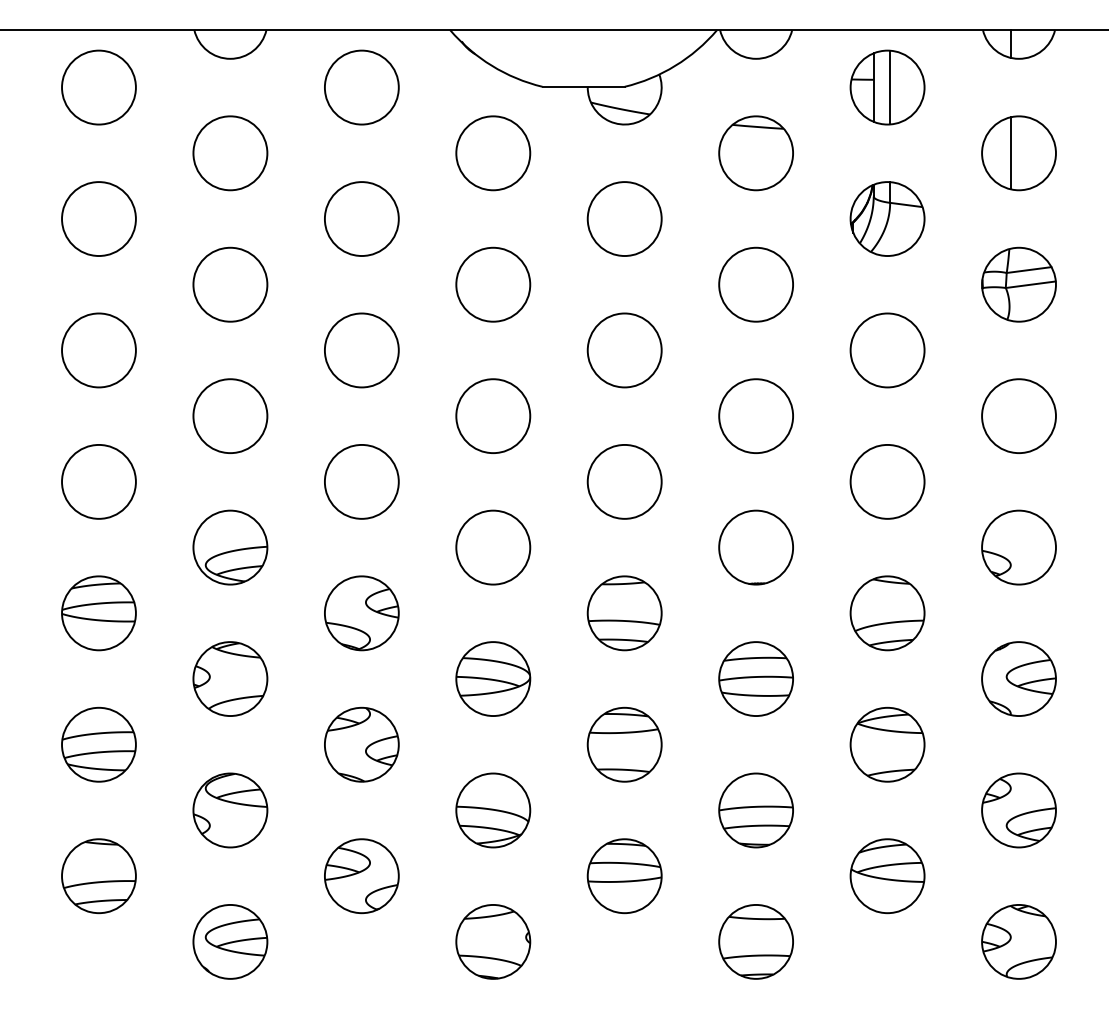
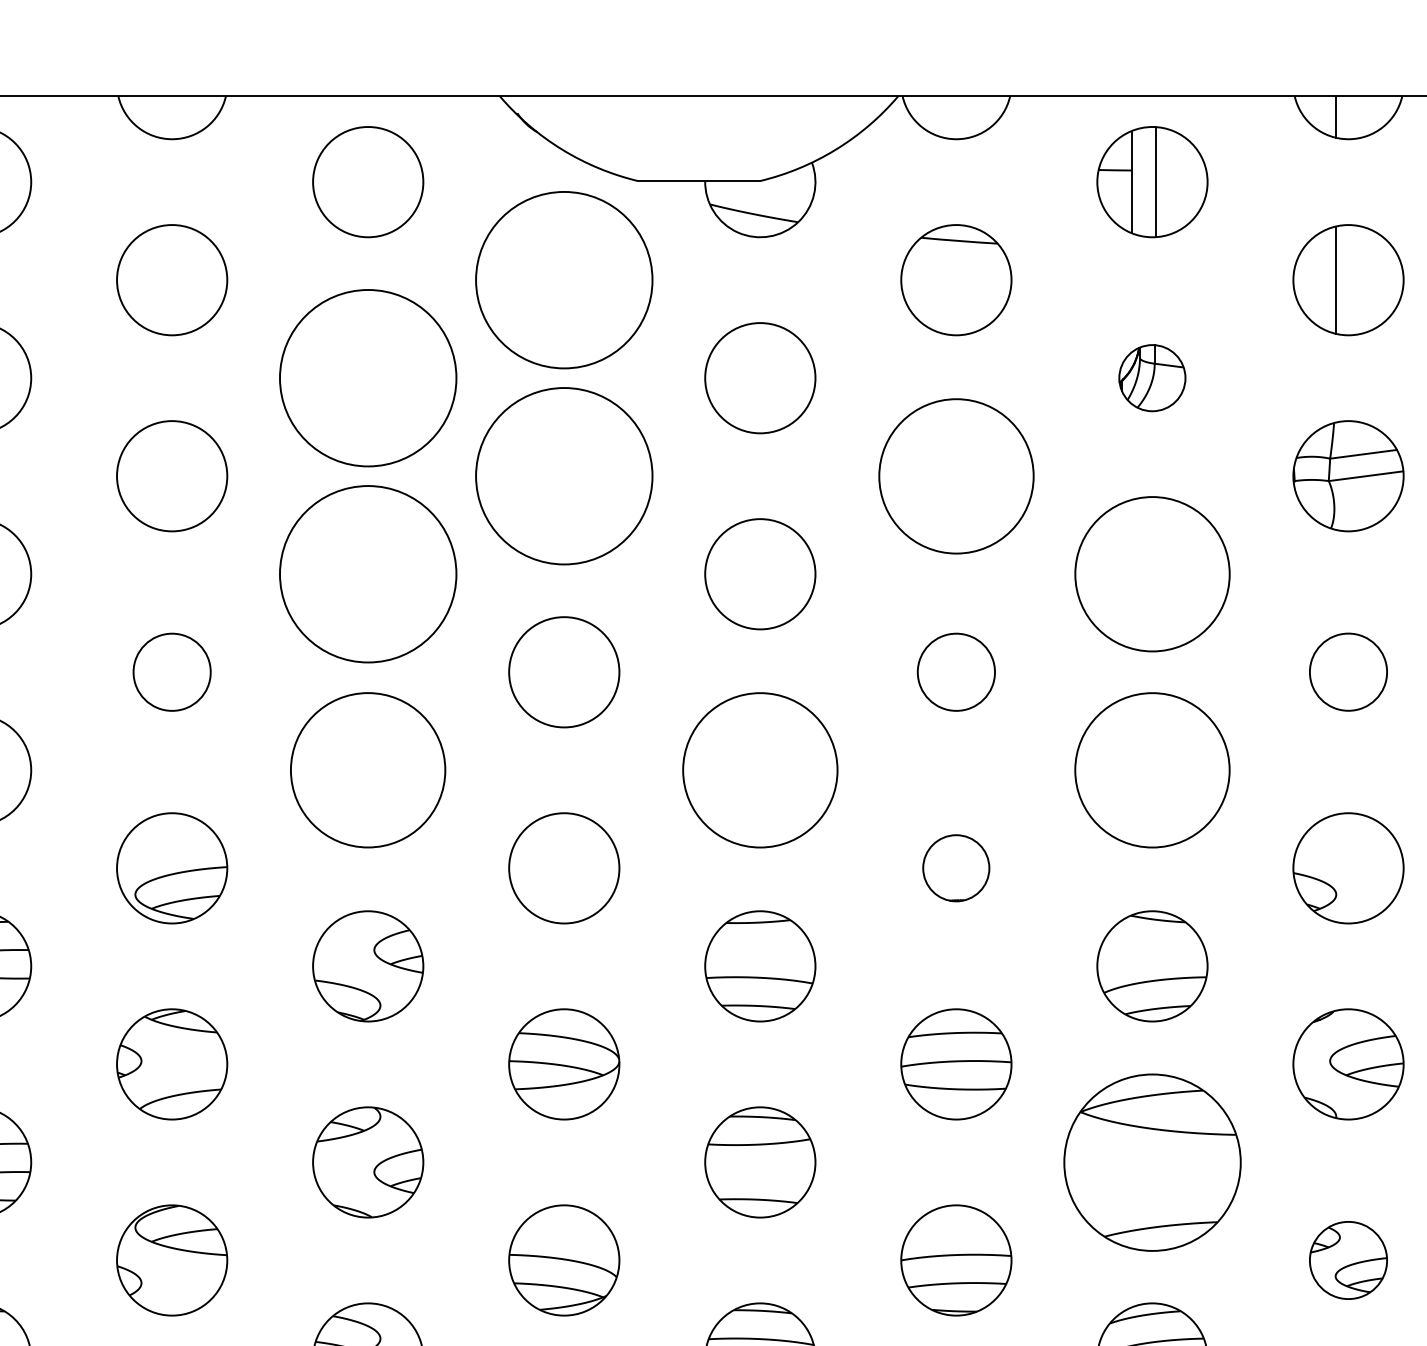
circle: (493, 153) -> (564, 280), size x1.6
part: (887, 218) -> (1152, 377), size x0.6
circle: (361, 219) -> (367, 378), size x1.6
circle: (493, 284) -> (564, 475), size x1.6
circle: (755, 284) -> (955, 475), size x1.4
circle: (361, 350) -> (367, 574), size x1.6
circle: (887, 350) -> (1152, 574), size x1.4
circle: (1018, 415) -> (1347, 671), size x0.7
circle: (230, 416) -> (172, 672), size x0.7
circle: (756, 416) -> (956, 672), size x0.7
circle: (361, 481) -> (367, 769), size x1.4
circle: (624, 481) -> (760, 769), size x1.4
circle: (887, 481) -> (1152, 769), size x1.4
part: (755, 547) -> (955, 868), size x0.6
part: (887, 744) -> (1152, 1162), size x1.6
part: (1018, 810) -> (1347, 1260), size x0.7

